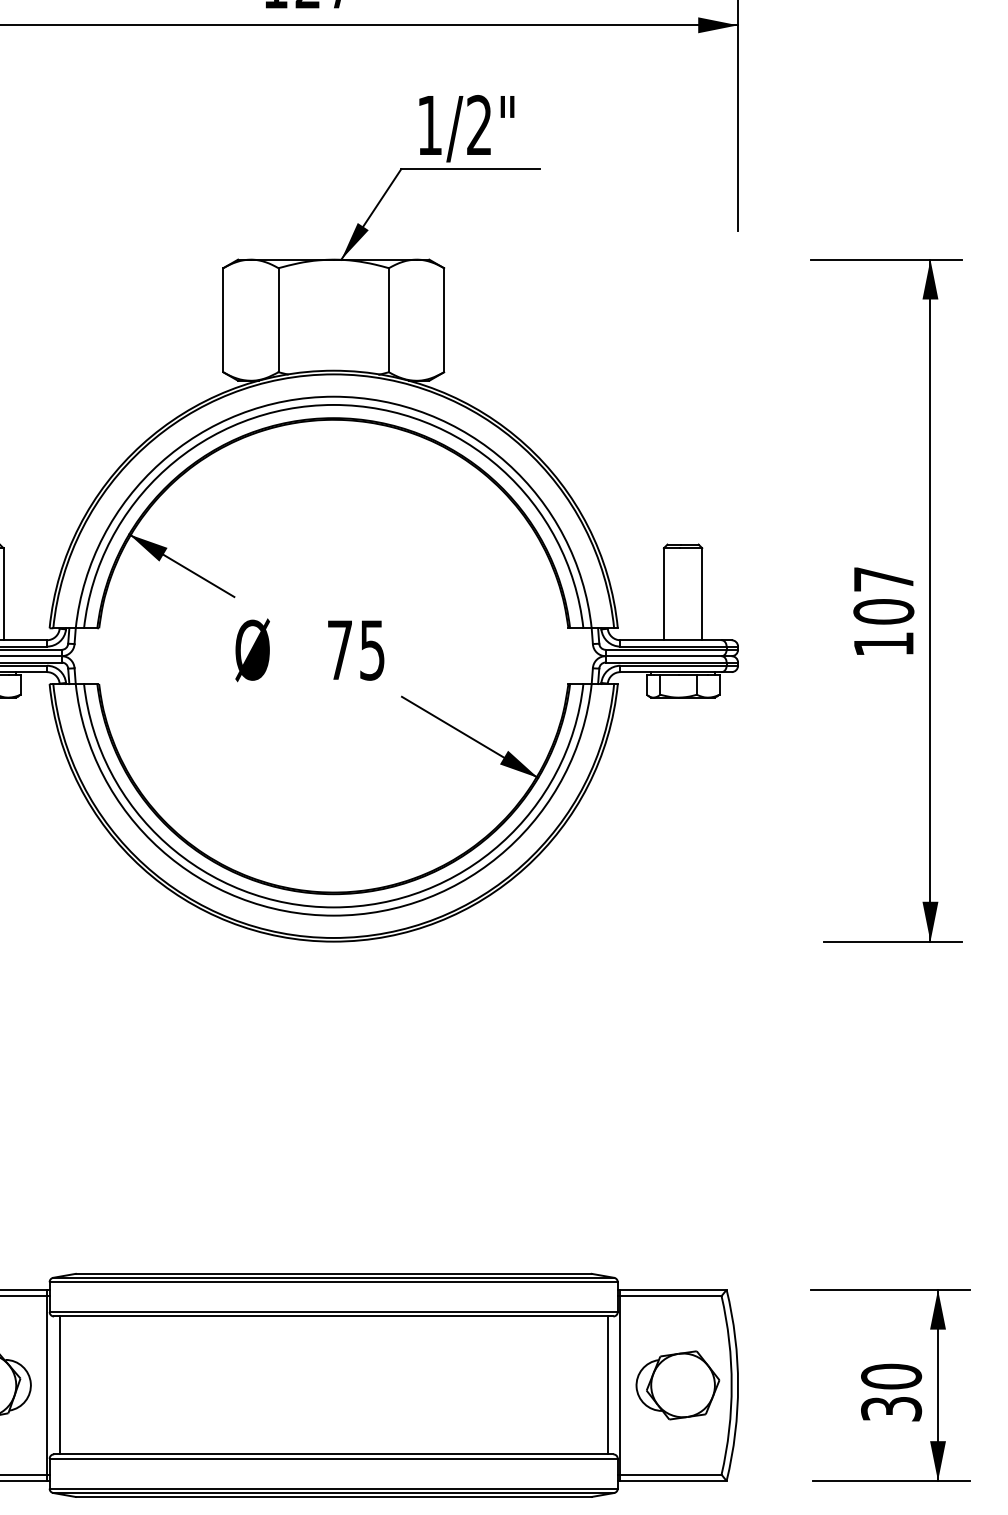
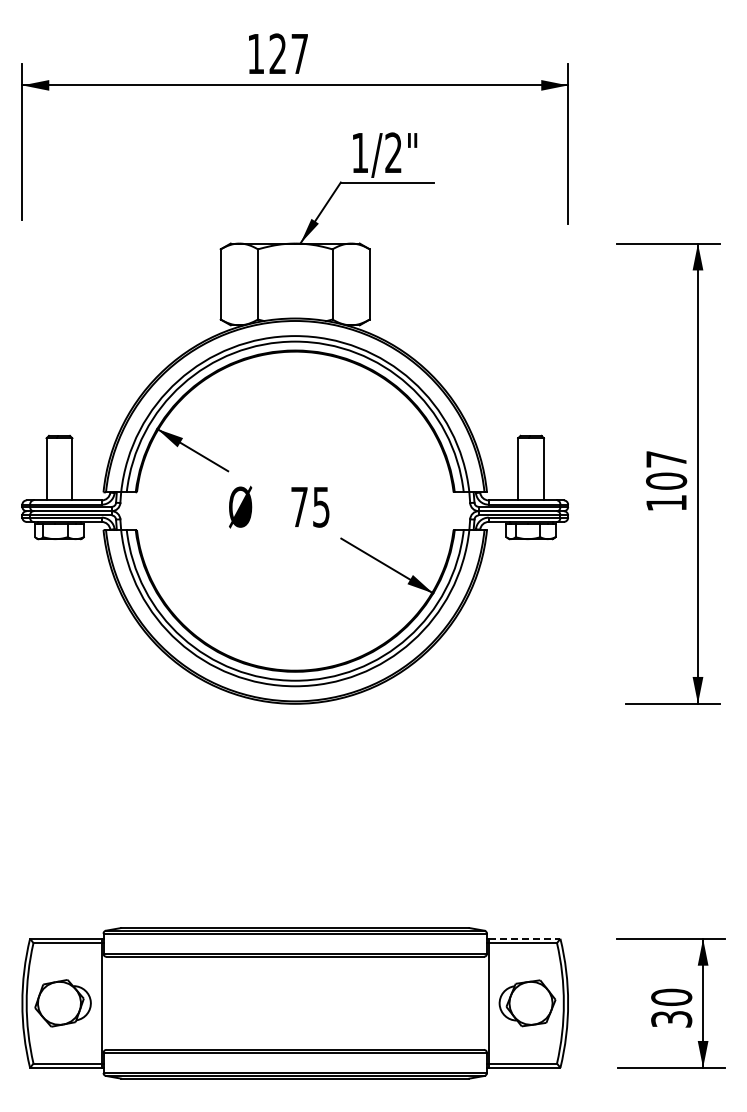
line: (673, 1289) -> (524, 938), solid -> dashed
line: (59, 1384) -> (110, 1002), removed
line: (608, 1384) -> (480, 1002), removed

